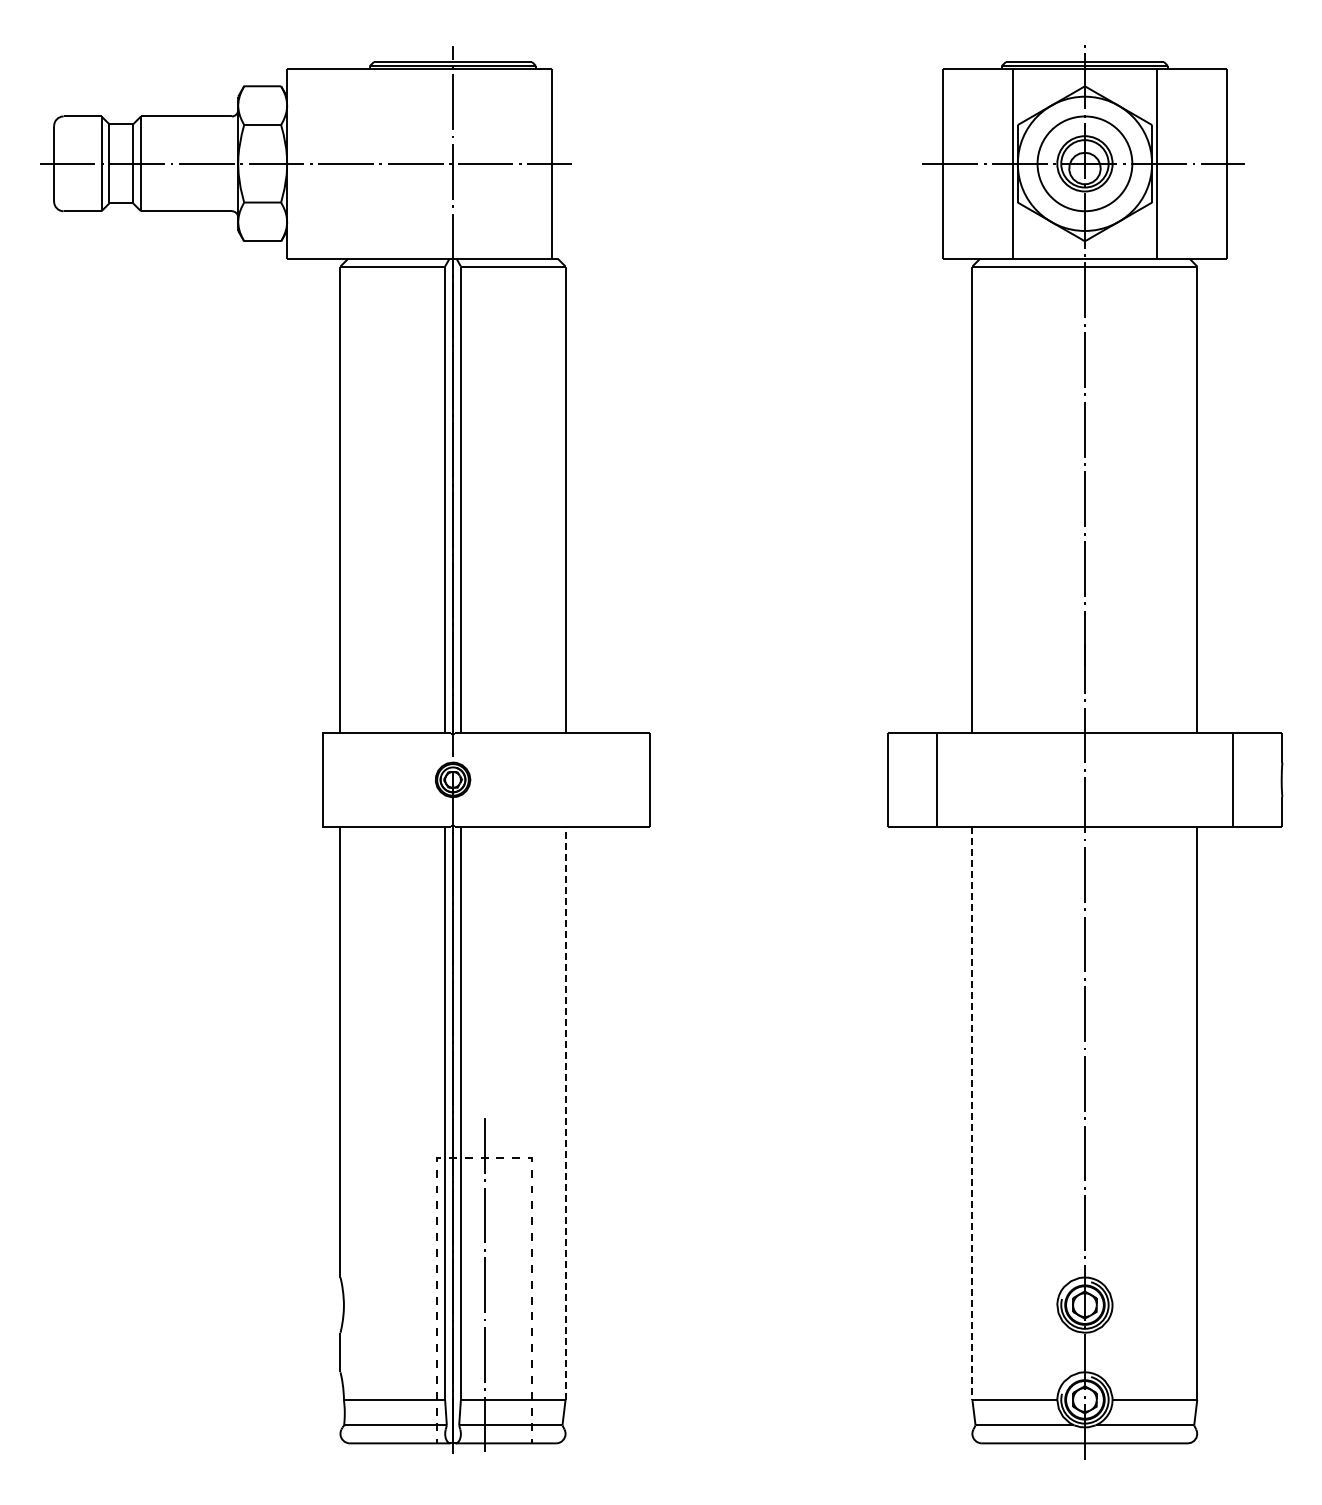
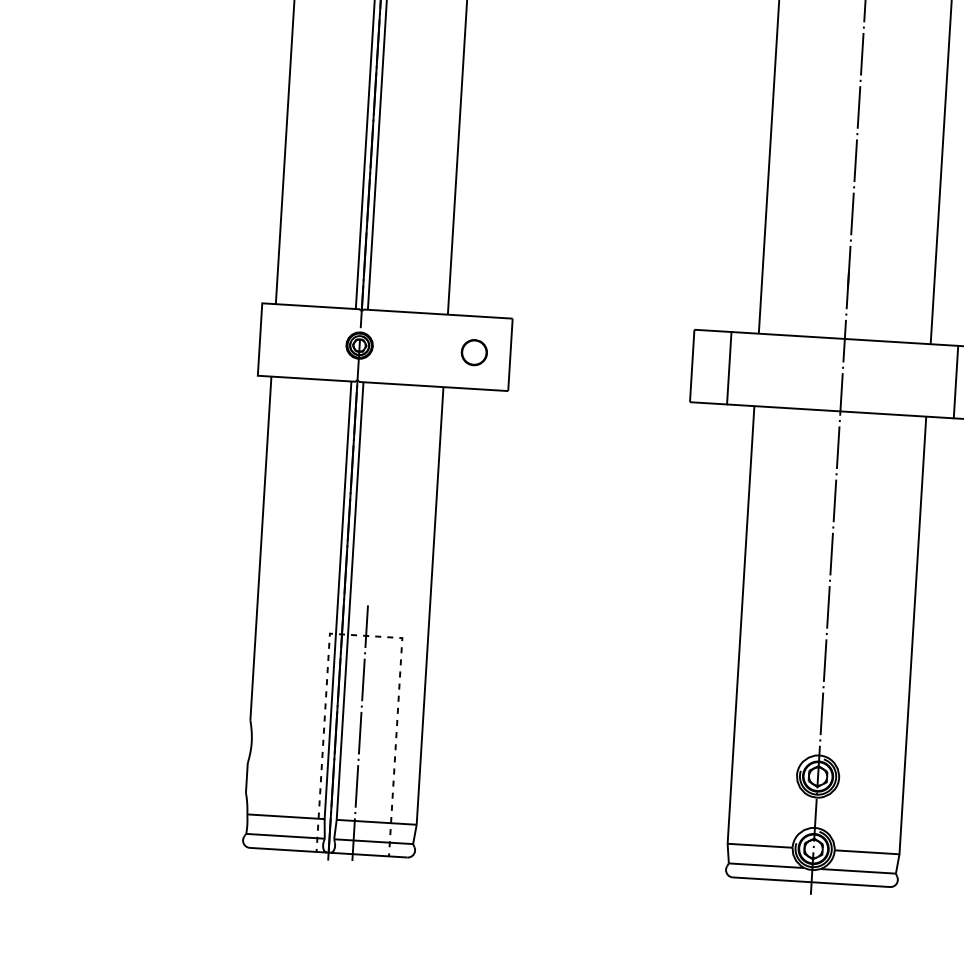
part: (602, 779) -> (473, 352), added
line: (565, 1113) -> (430, 605), dashed -> solid
line: (972, 1114) -> (741, 625), dashed -> solid

